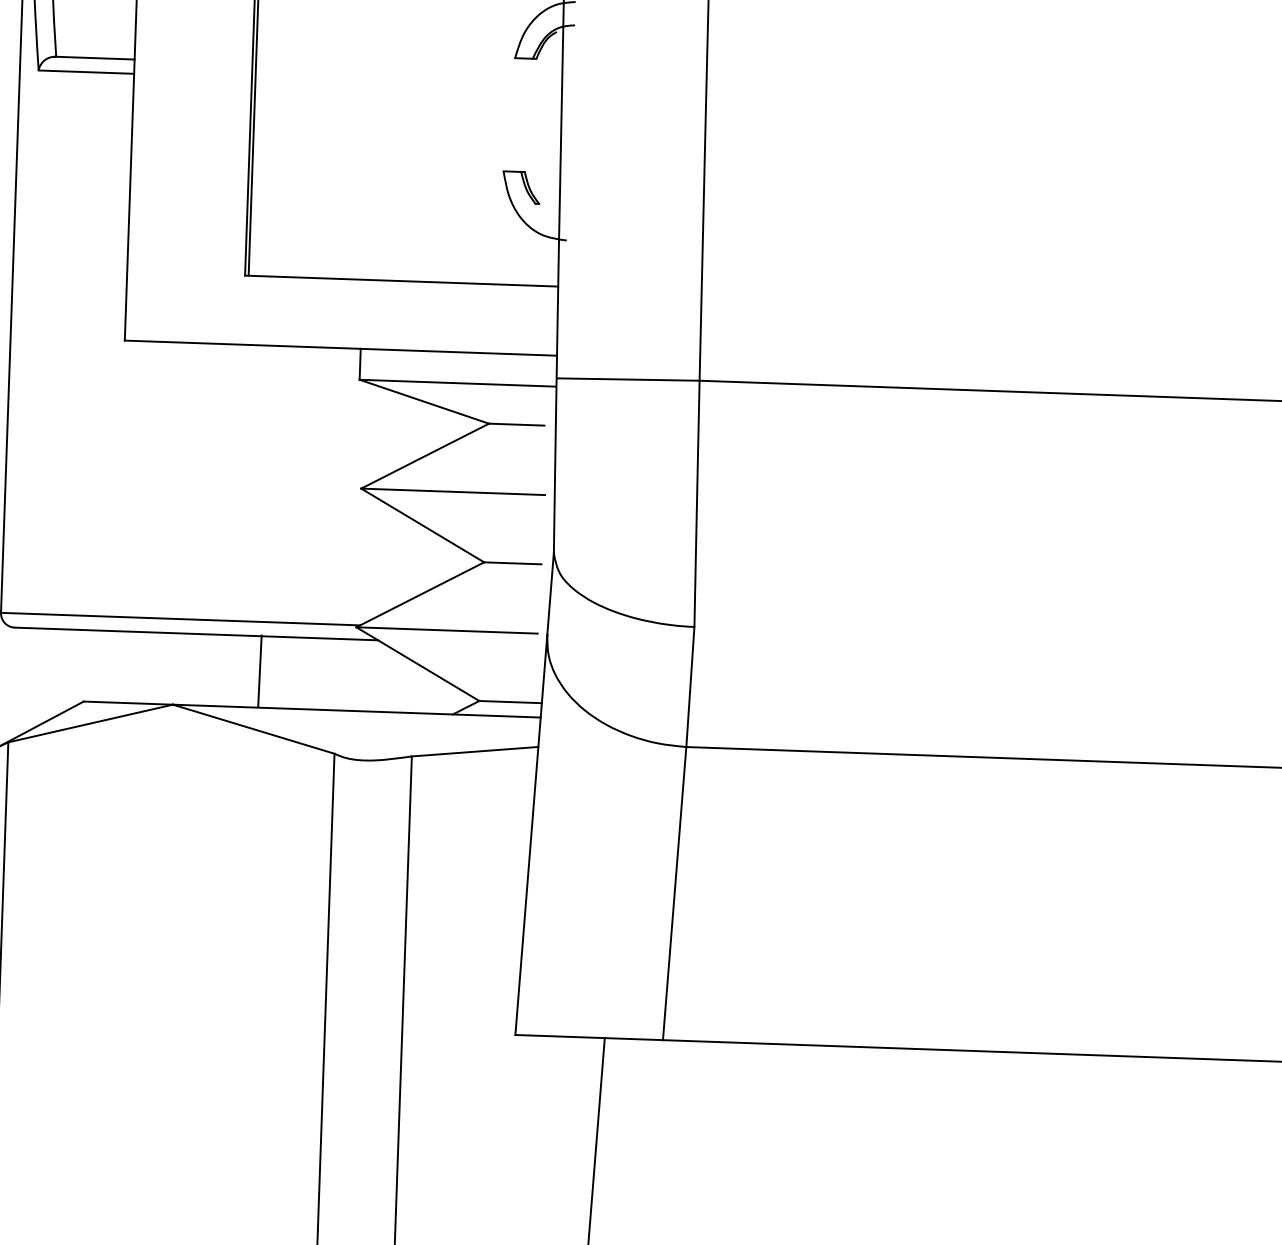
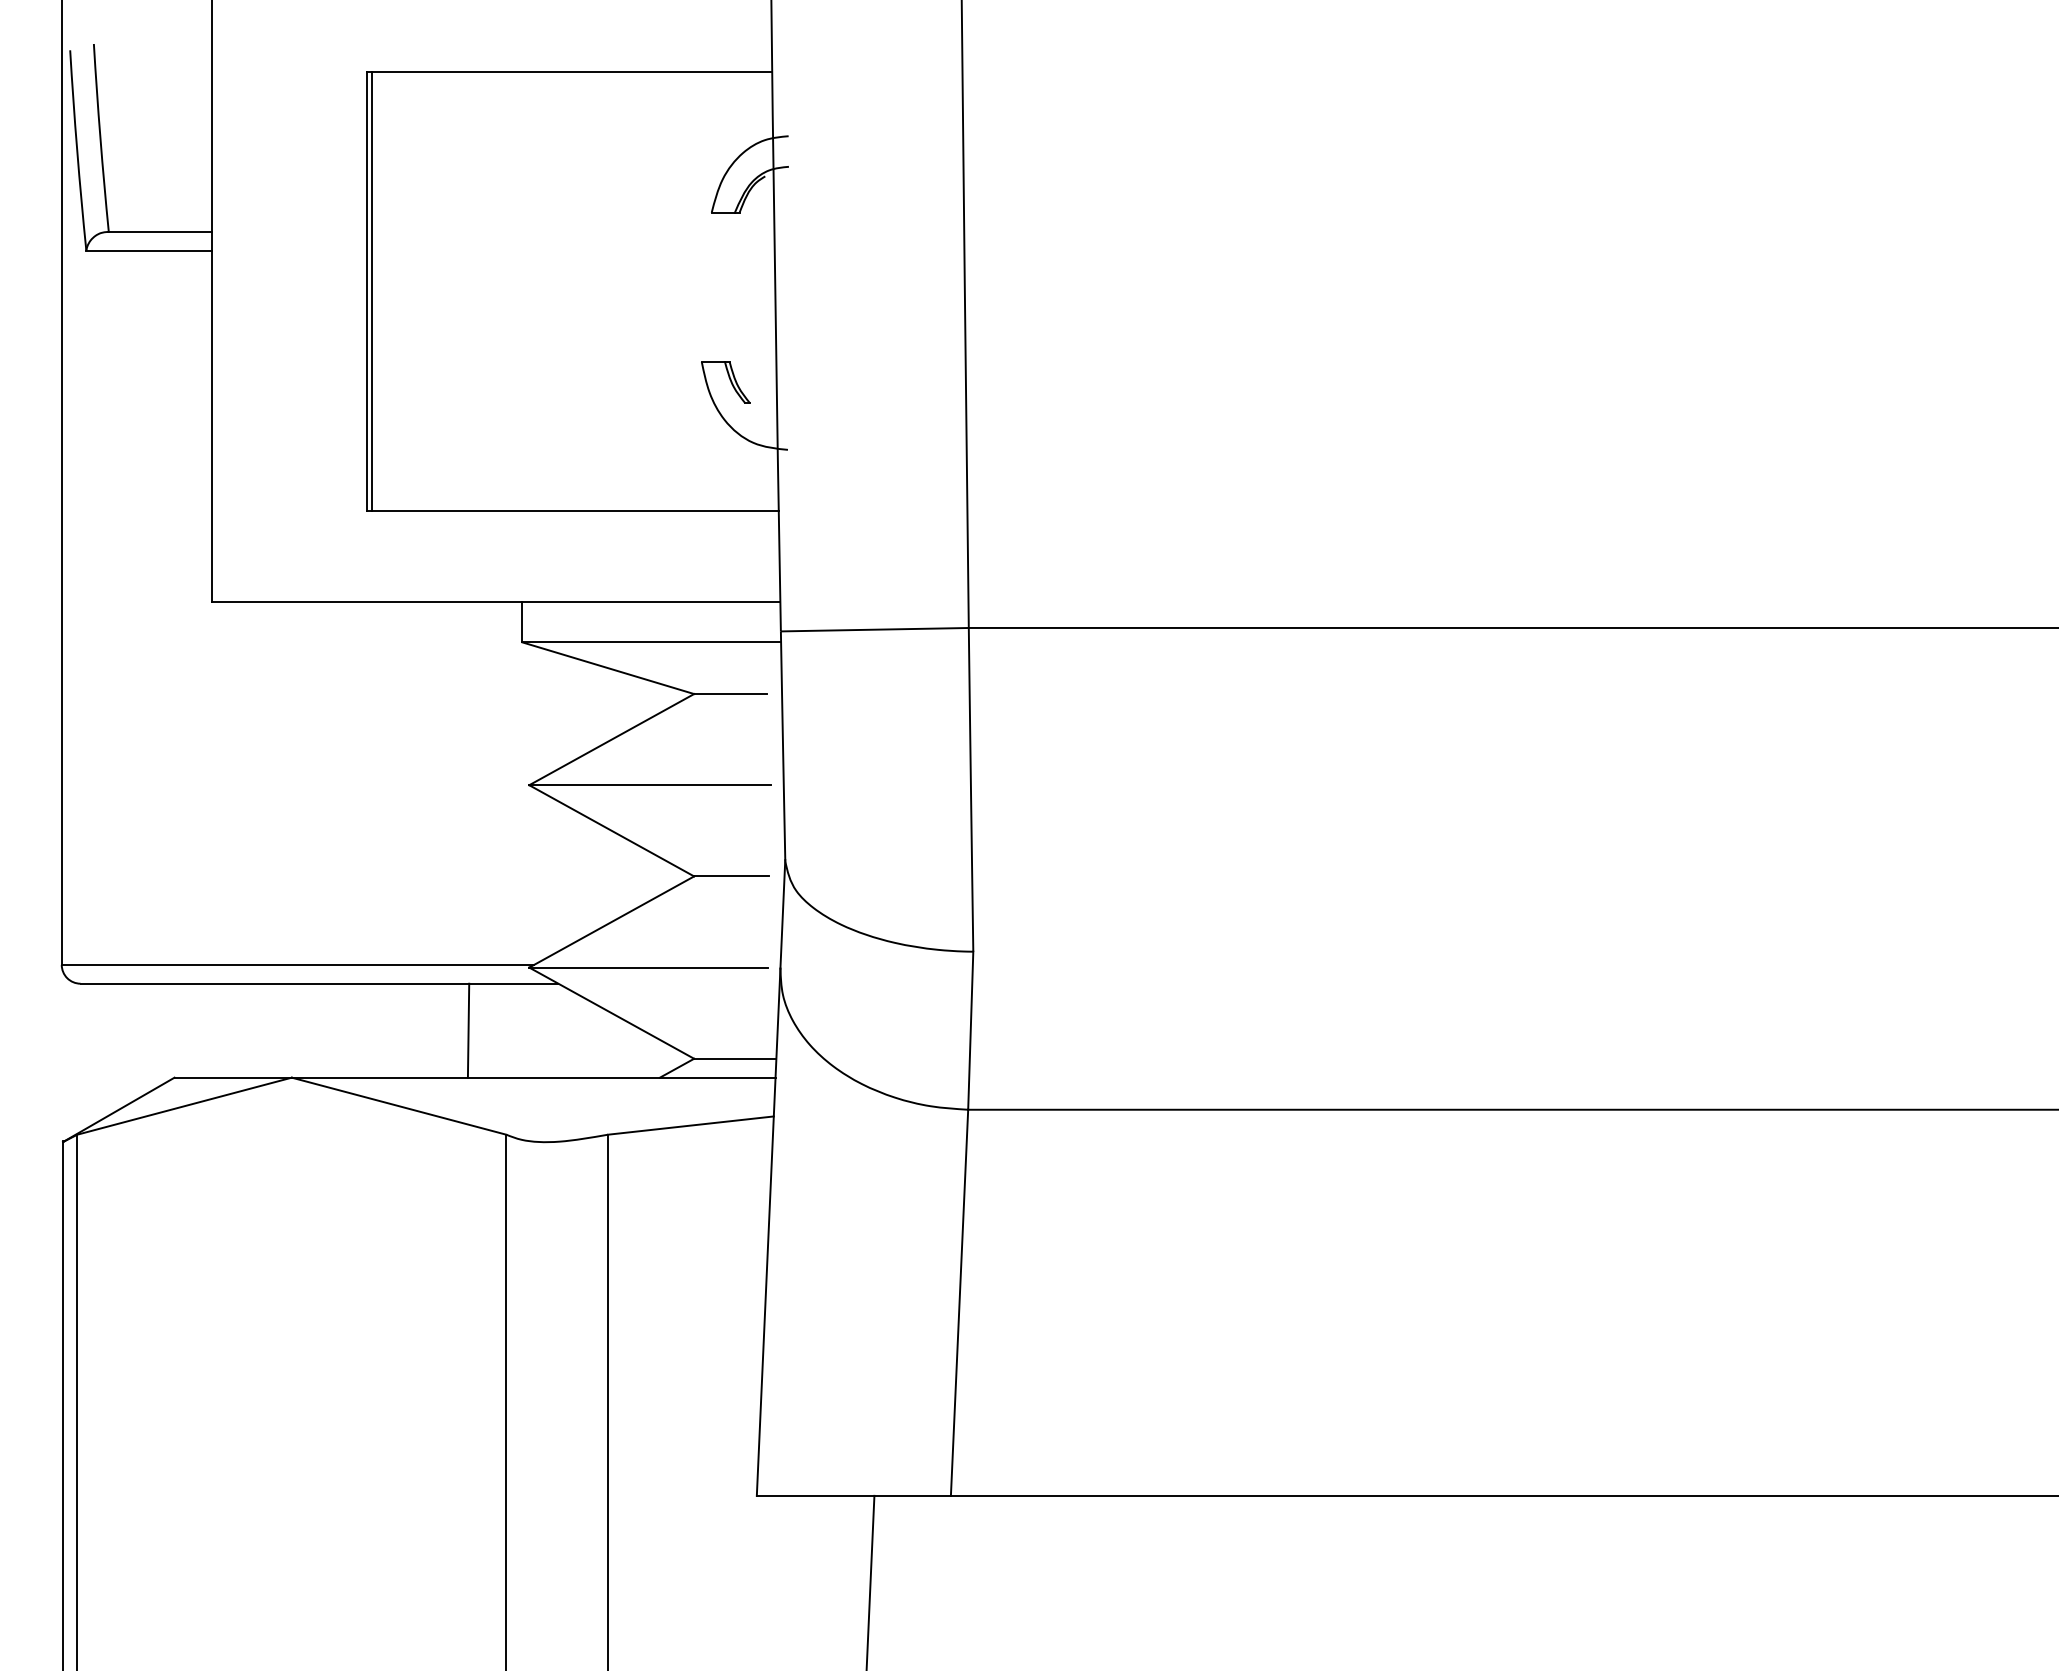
line: (259, 671) -> (468, 1030), moved

